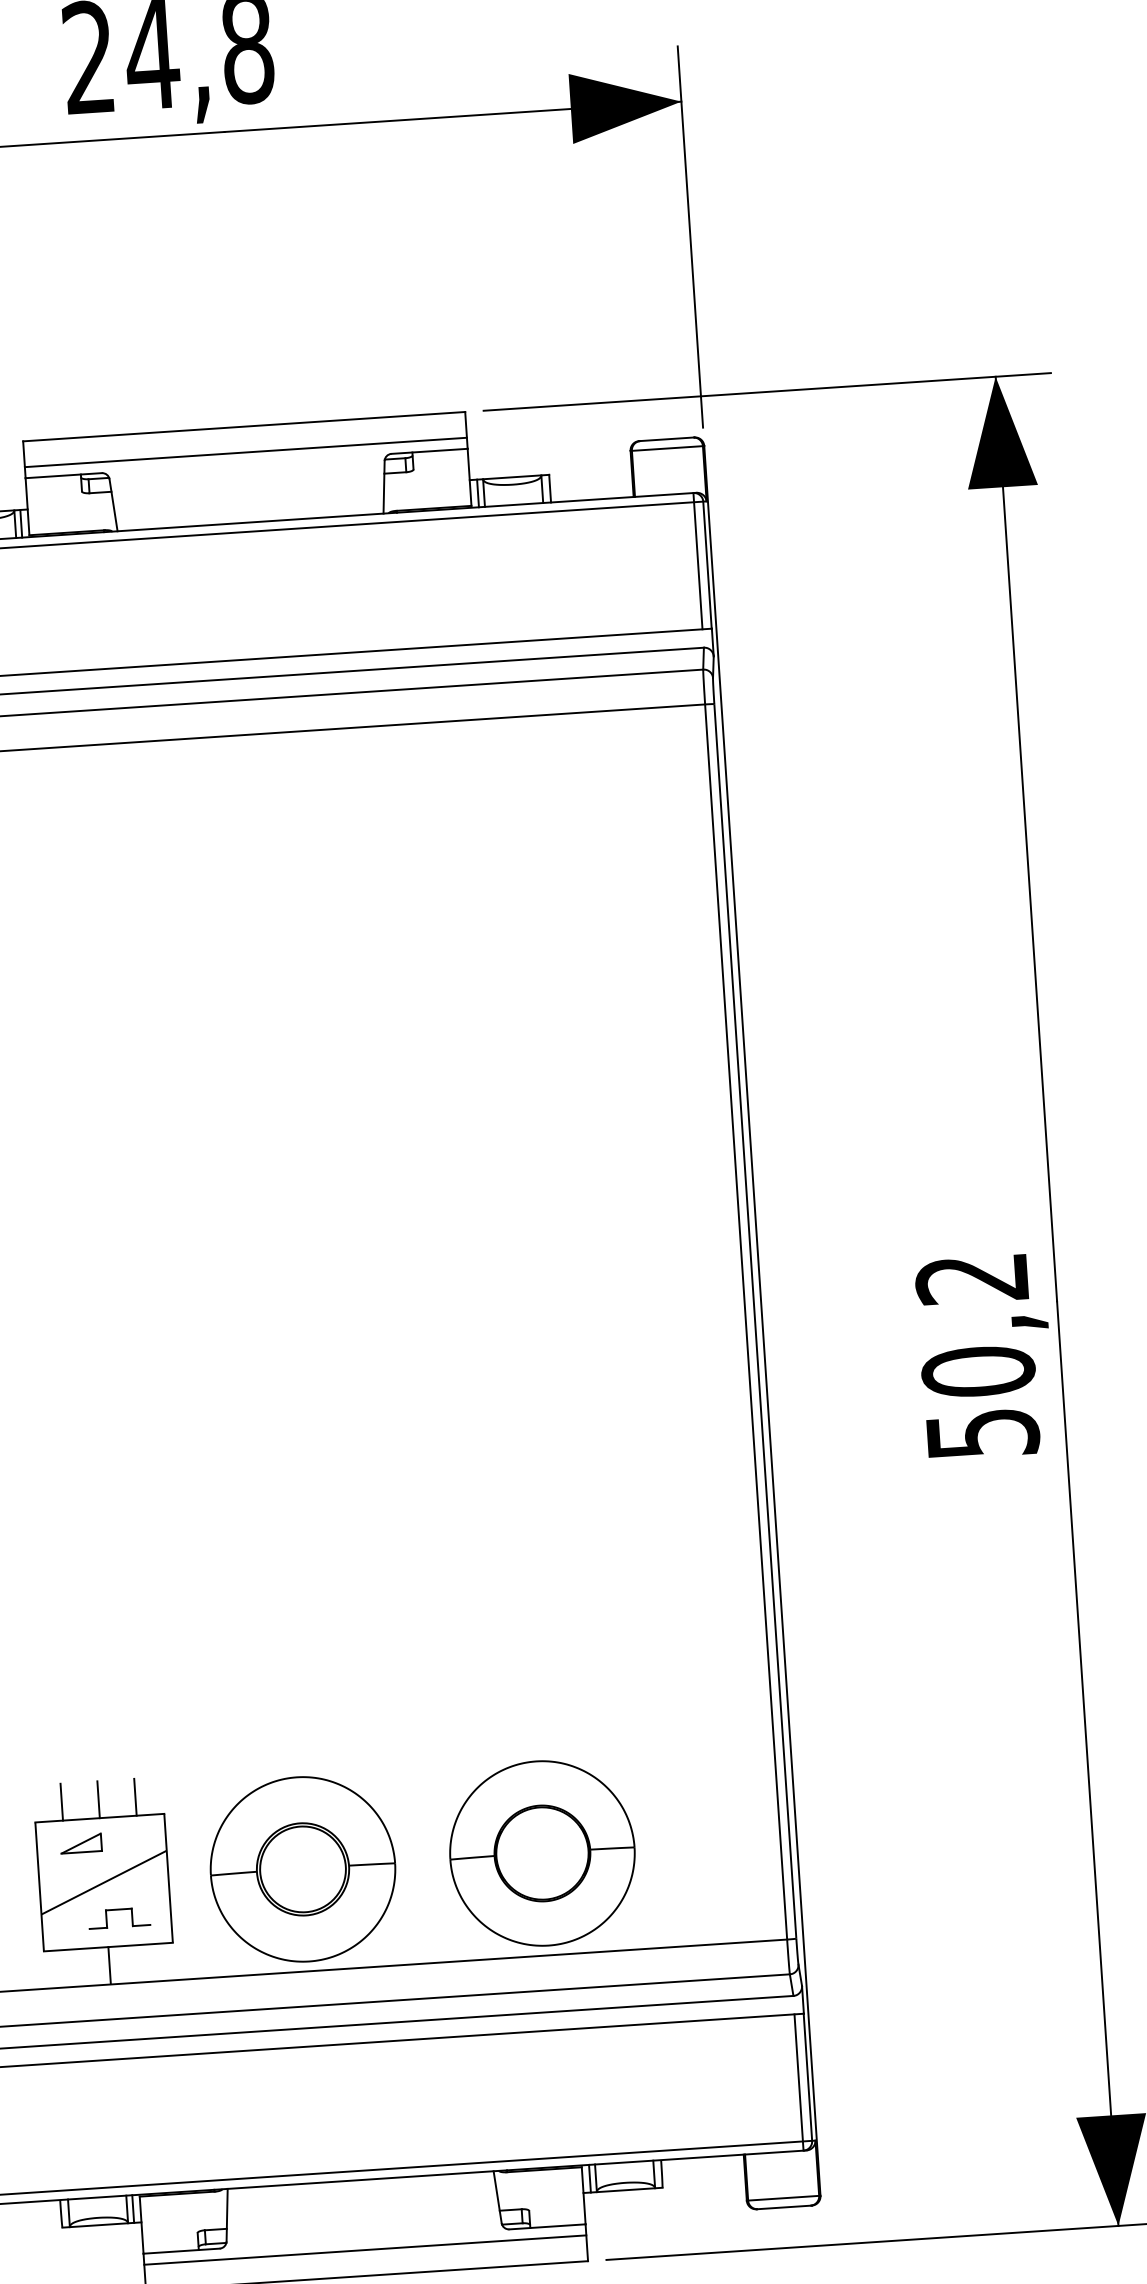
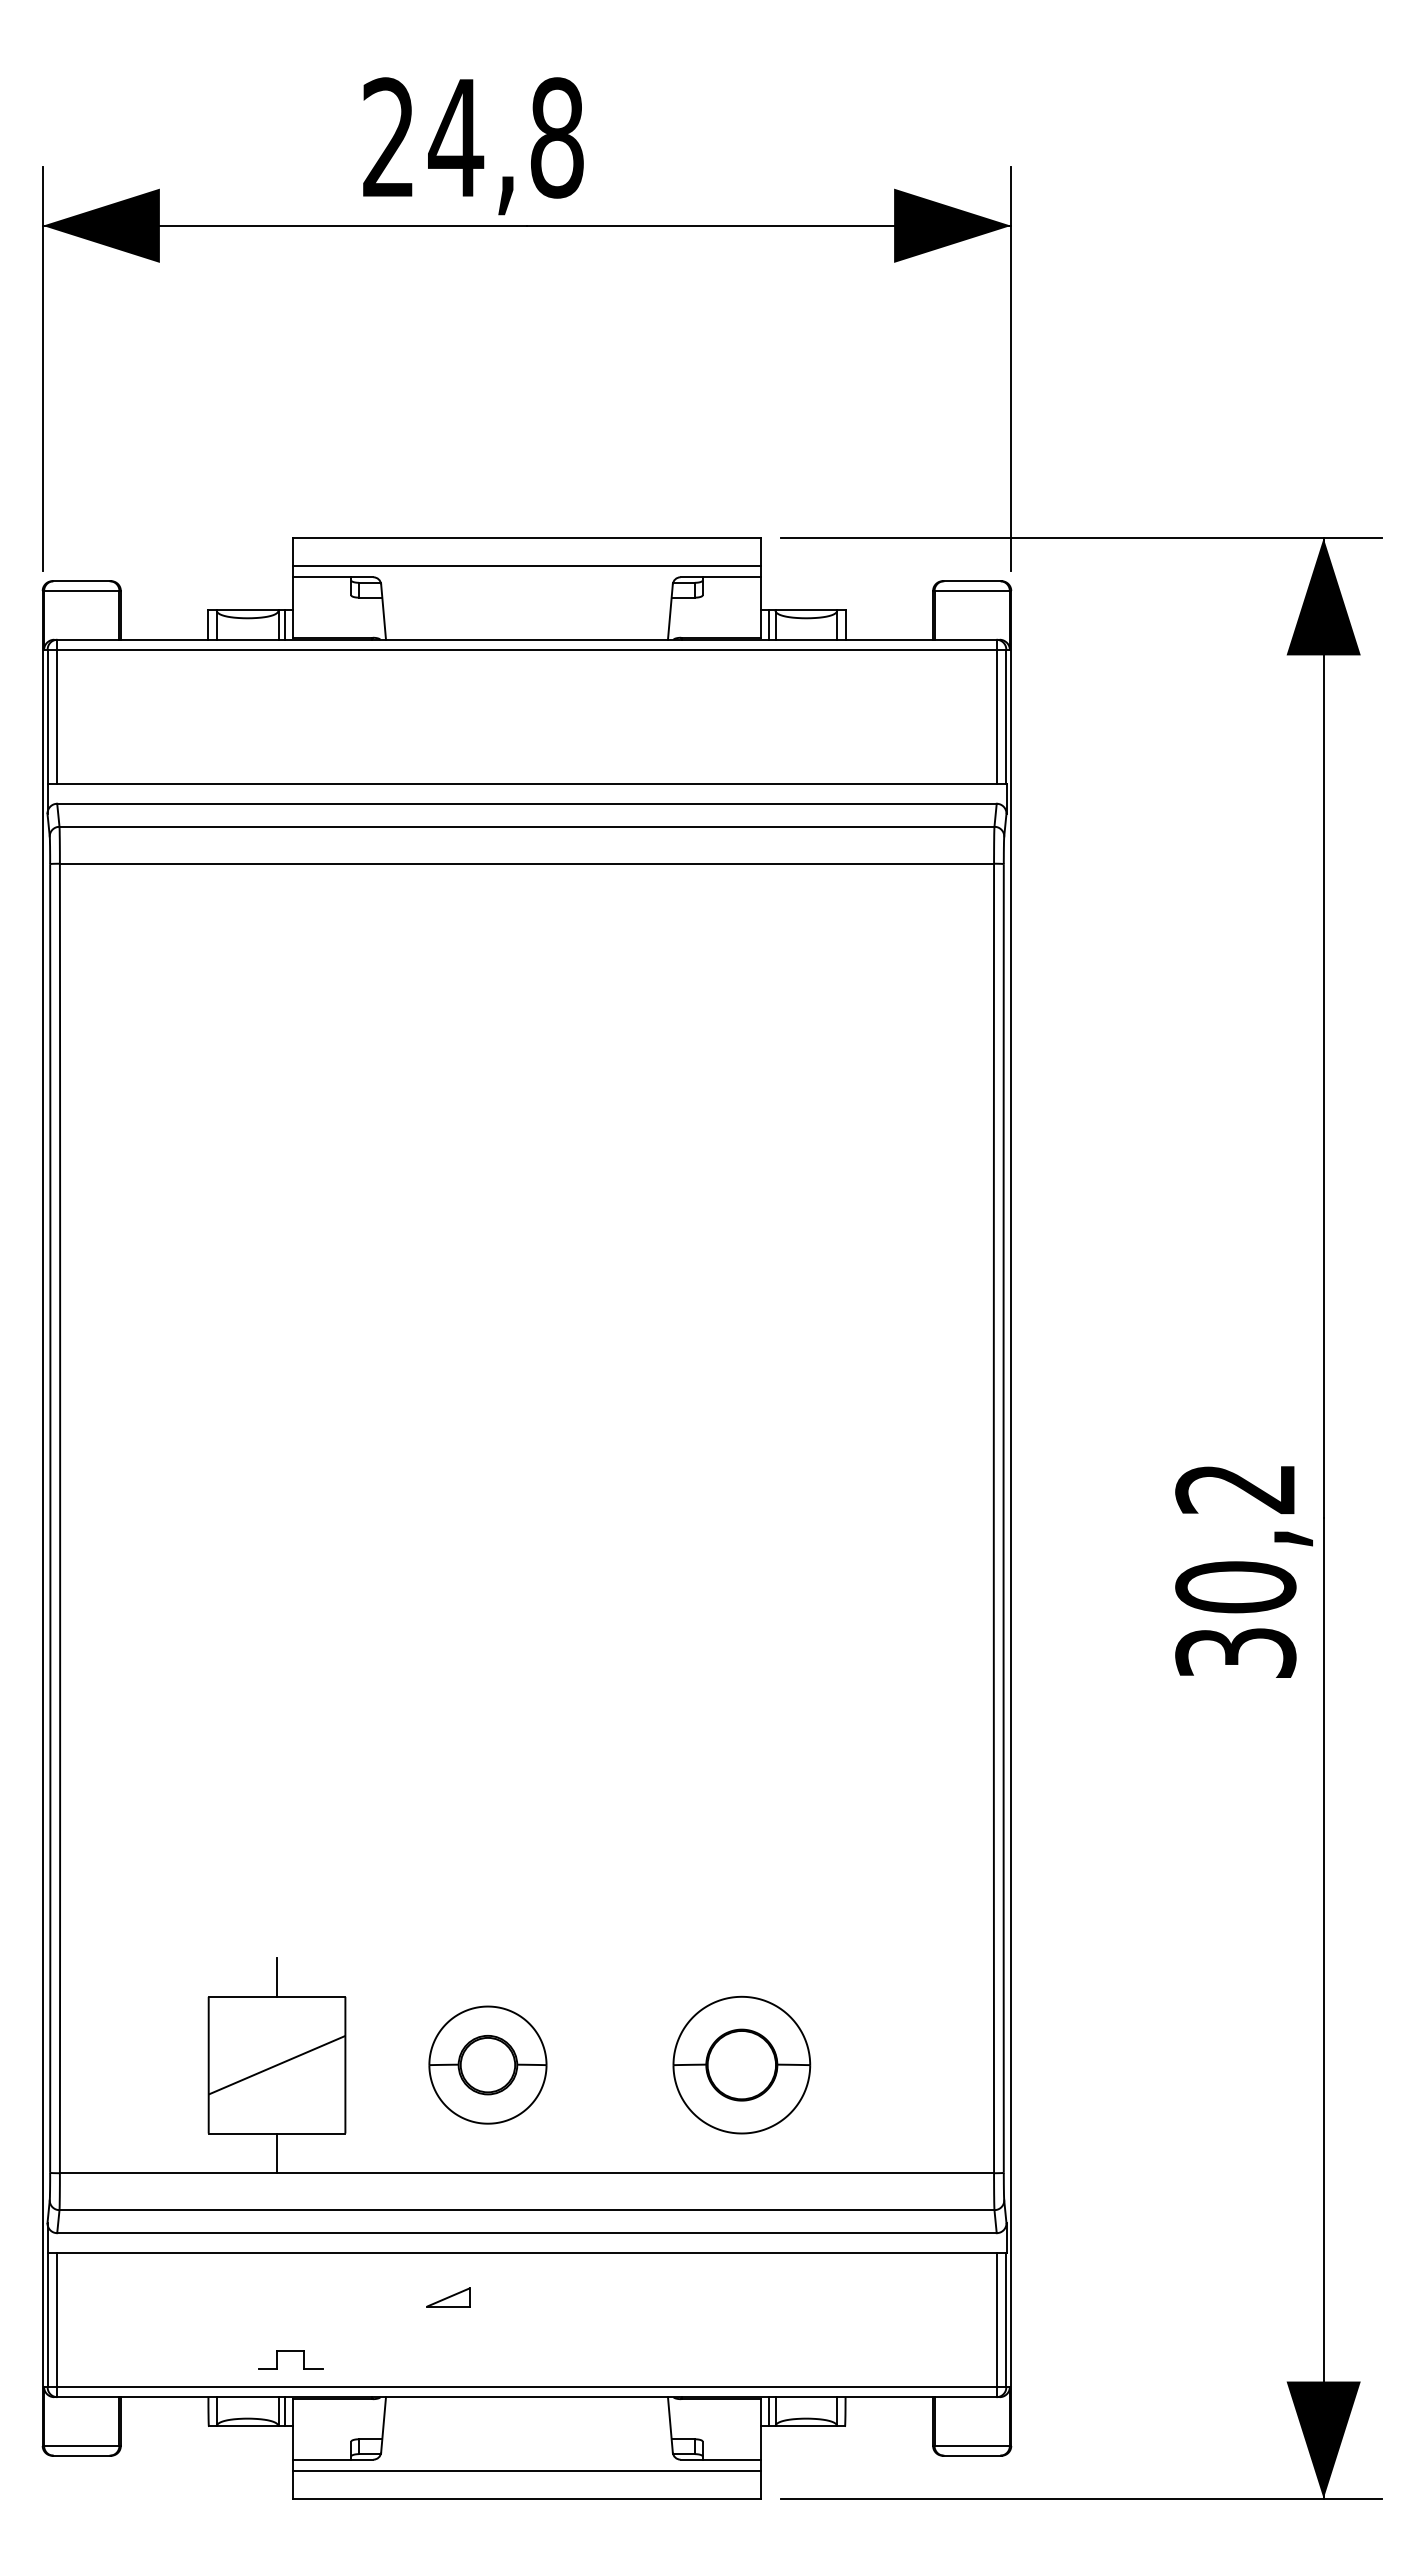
text: (982, 1433) -> (1235, 1652), 50,2 -> 30,2
line: (135, 1796) -> (316, 1976), removed
line: (62, 1801) -> (238, 1976), removed
part: (81, 1843) -> (448, 2297), moved
part: (542, 1852) -> (741, 2064), size x0.7
part: (302, 1868) -> (487, 2064), size x0.6
part: (118, 1910) -> (290, 2351), moved

